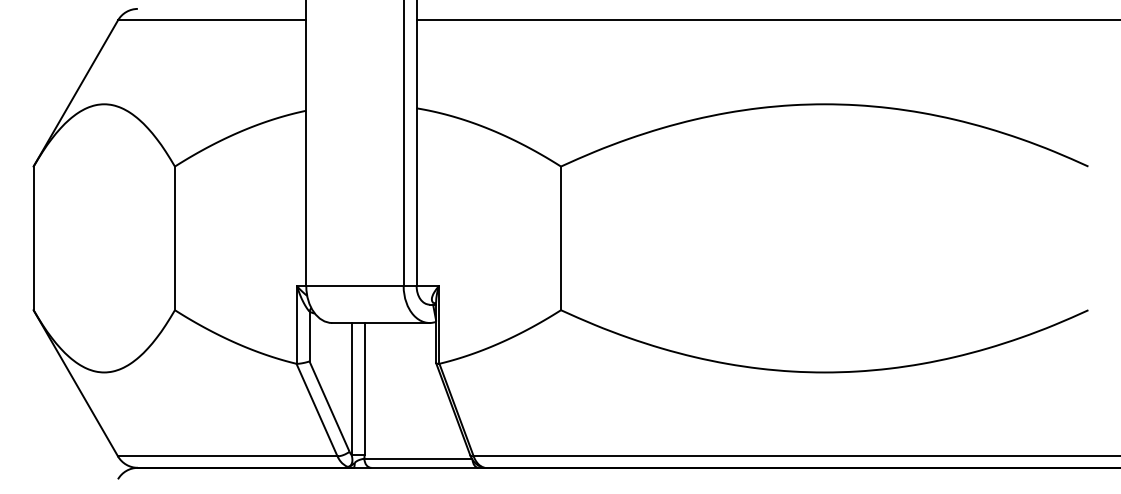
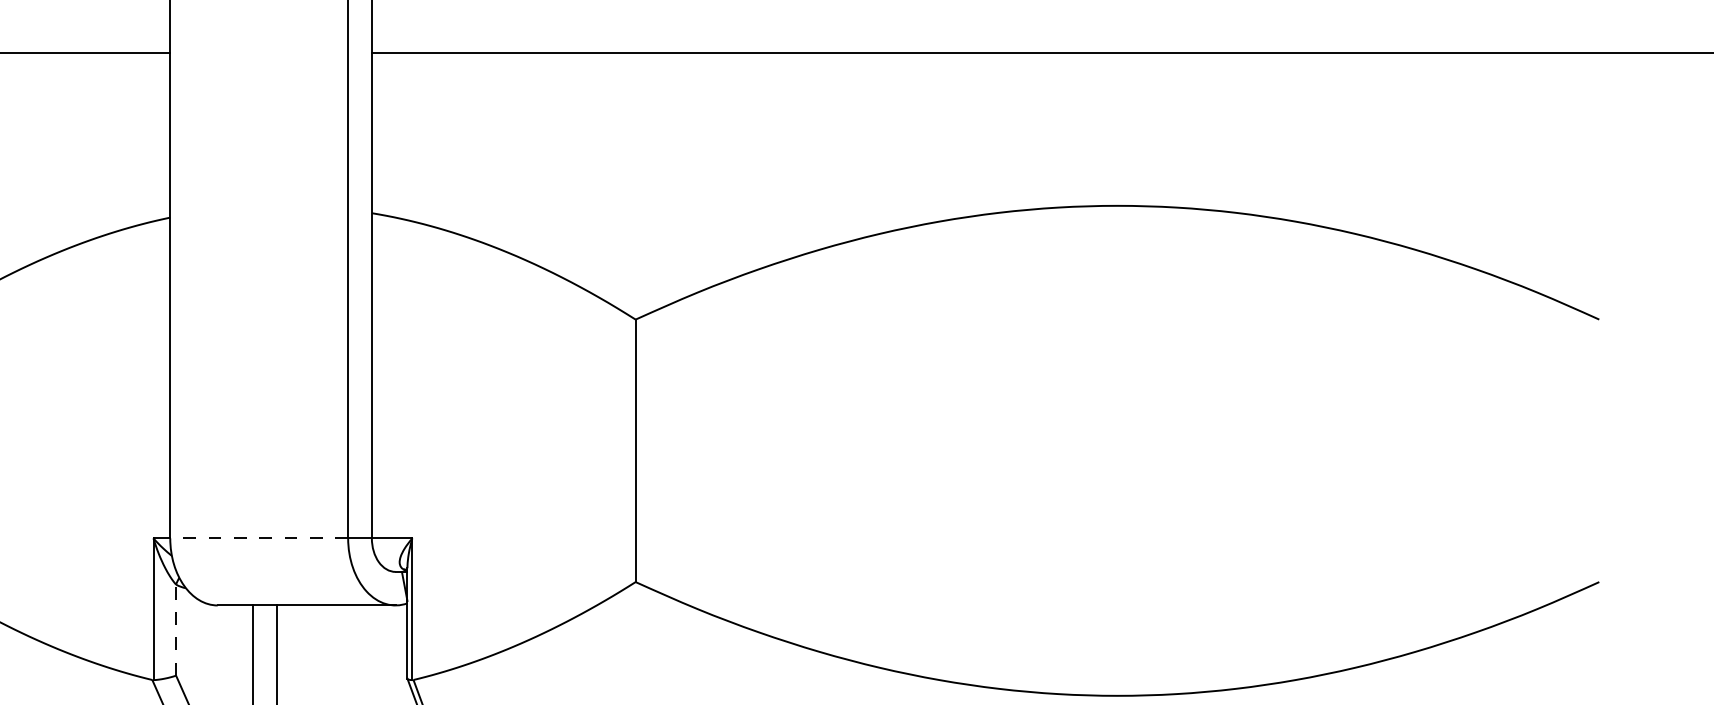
line: (355, 286) -> (260, 538), solid -> dashed
line: (309, 336) -> (176, 630), solid -> dashed

